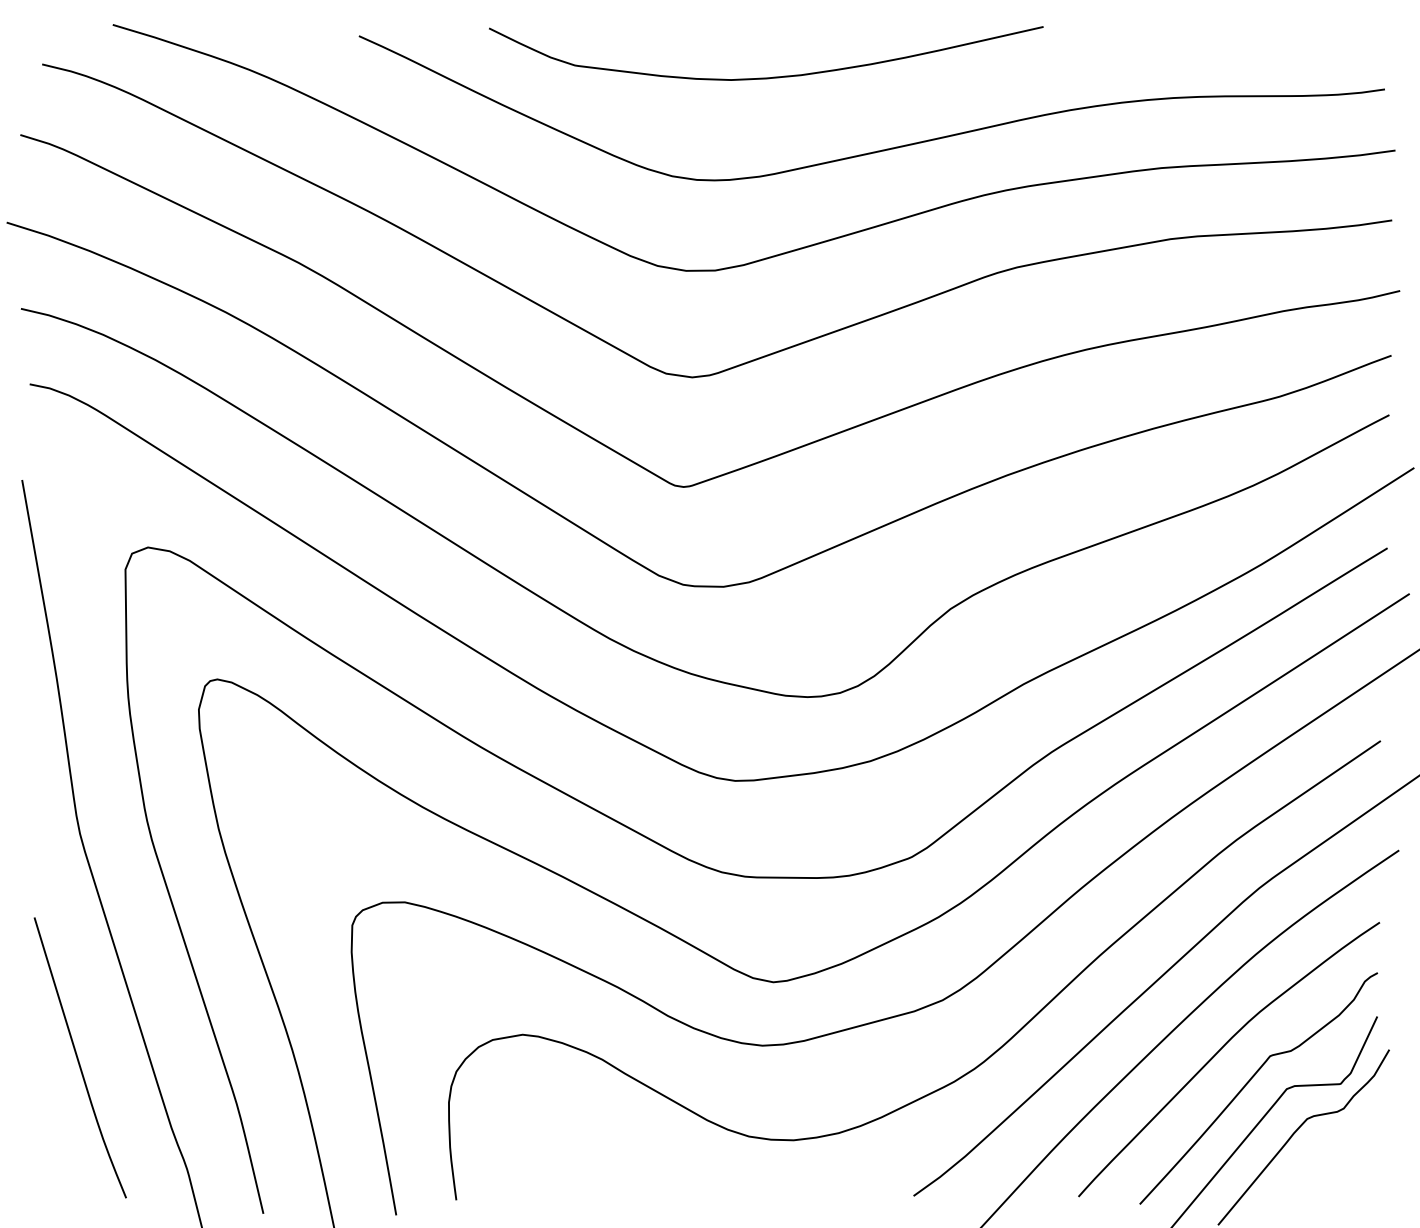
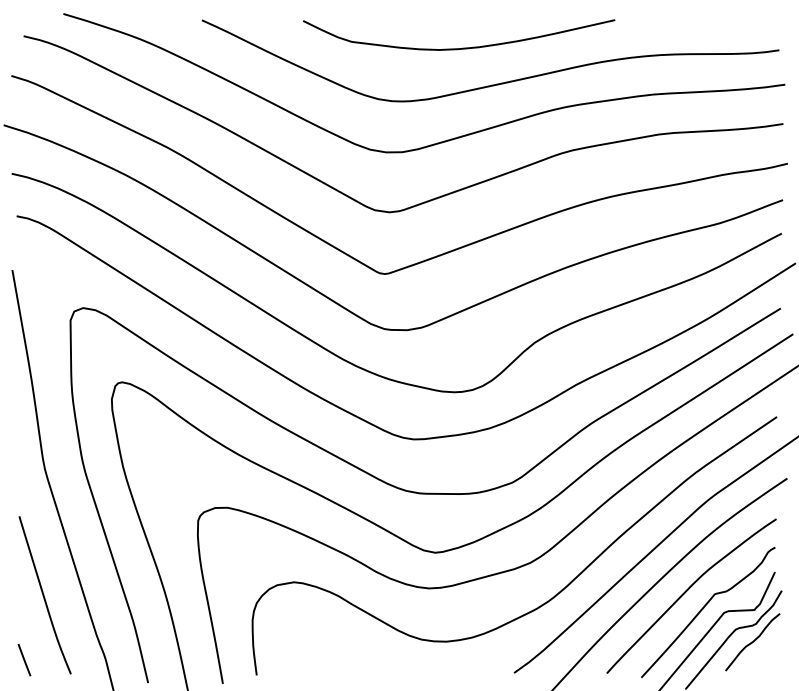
curve: (772, 75) -> (462, 47), moved
curve: (1337, 1141) -> (752, 642), added
line: (43, 1173) -> (24, 660), added

